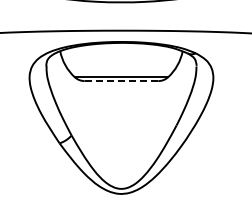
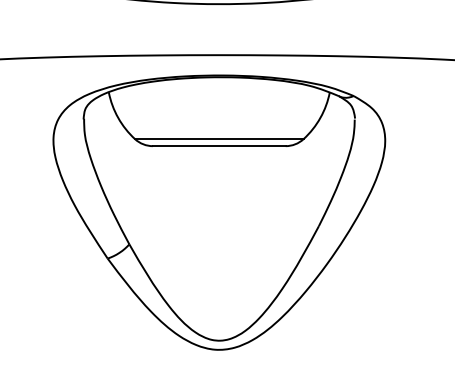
line: (121, 81) -> (219, 146), dashed -> solid

